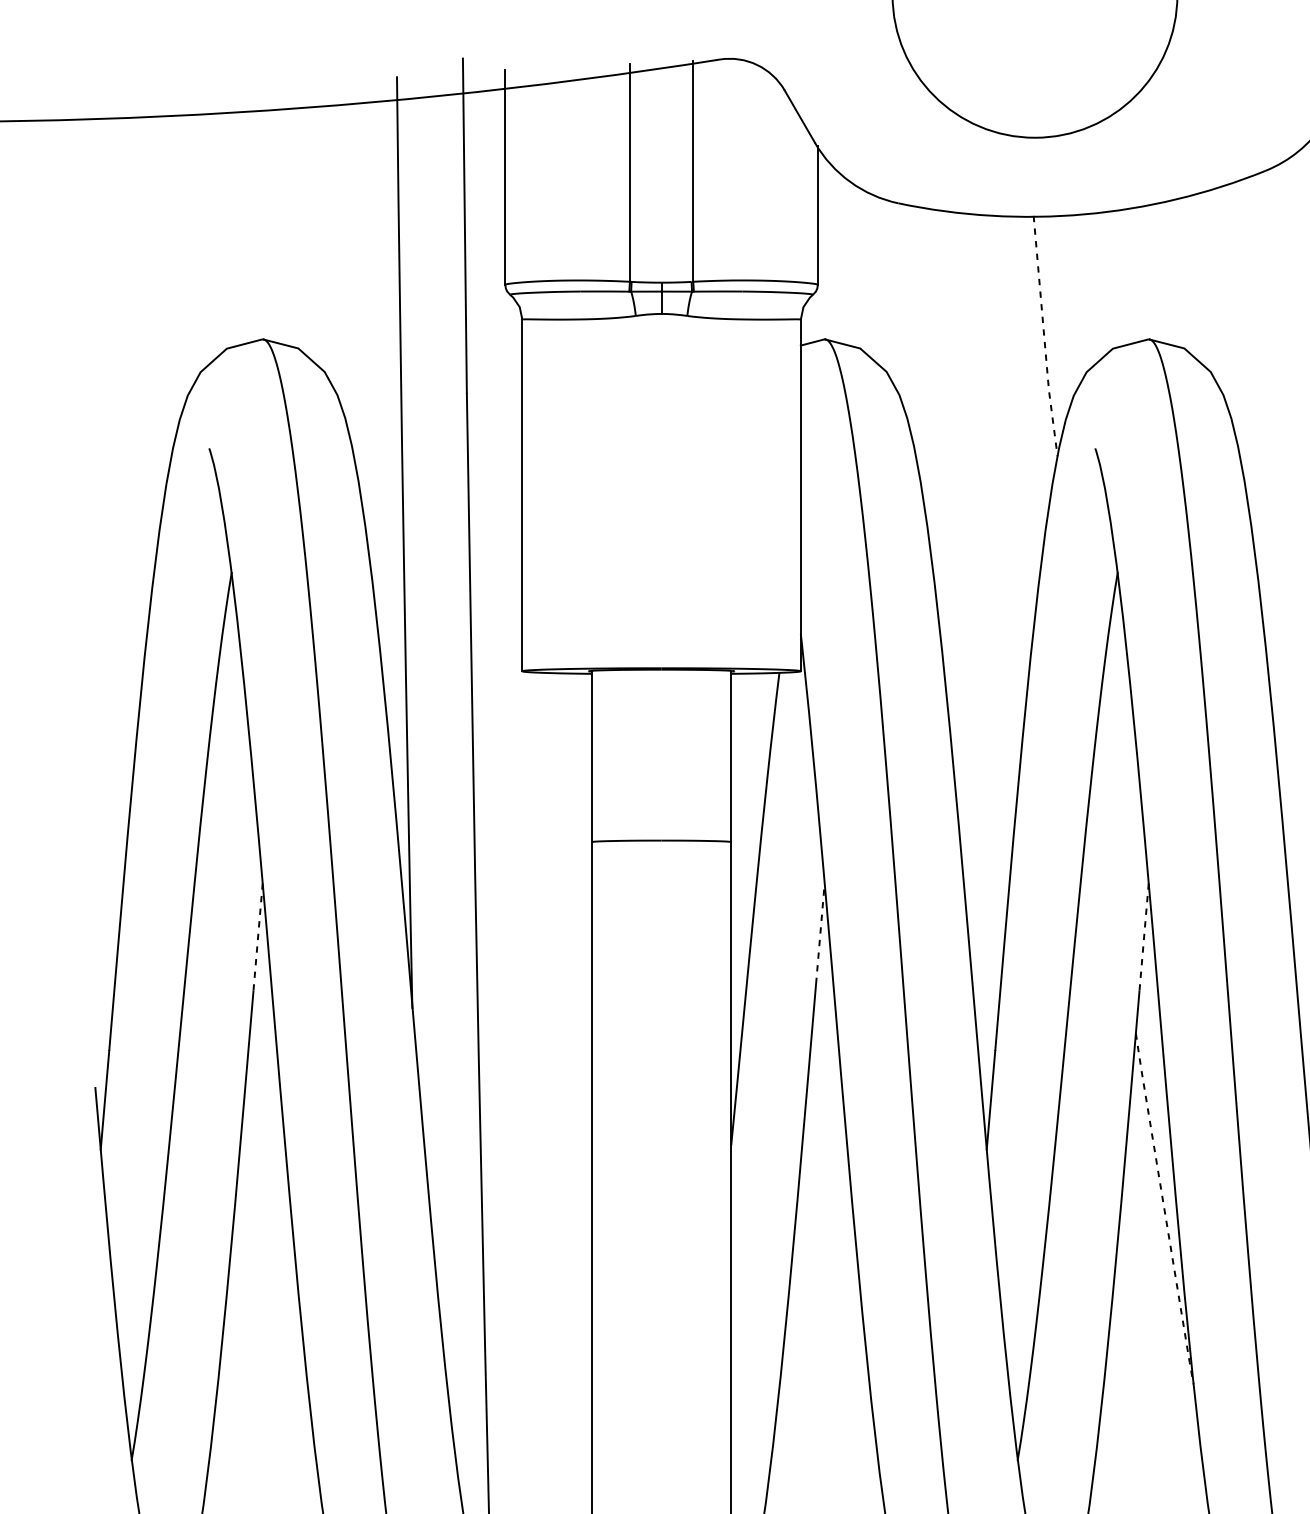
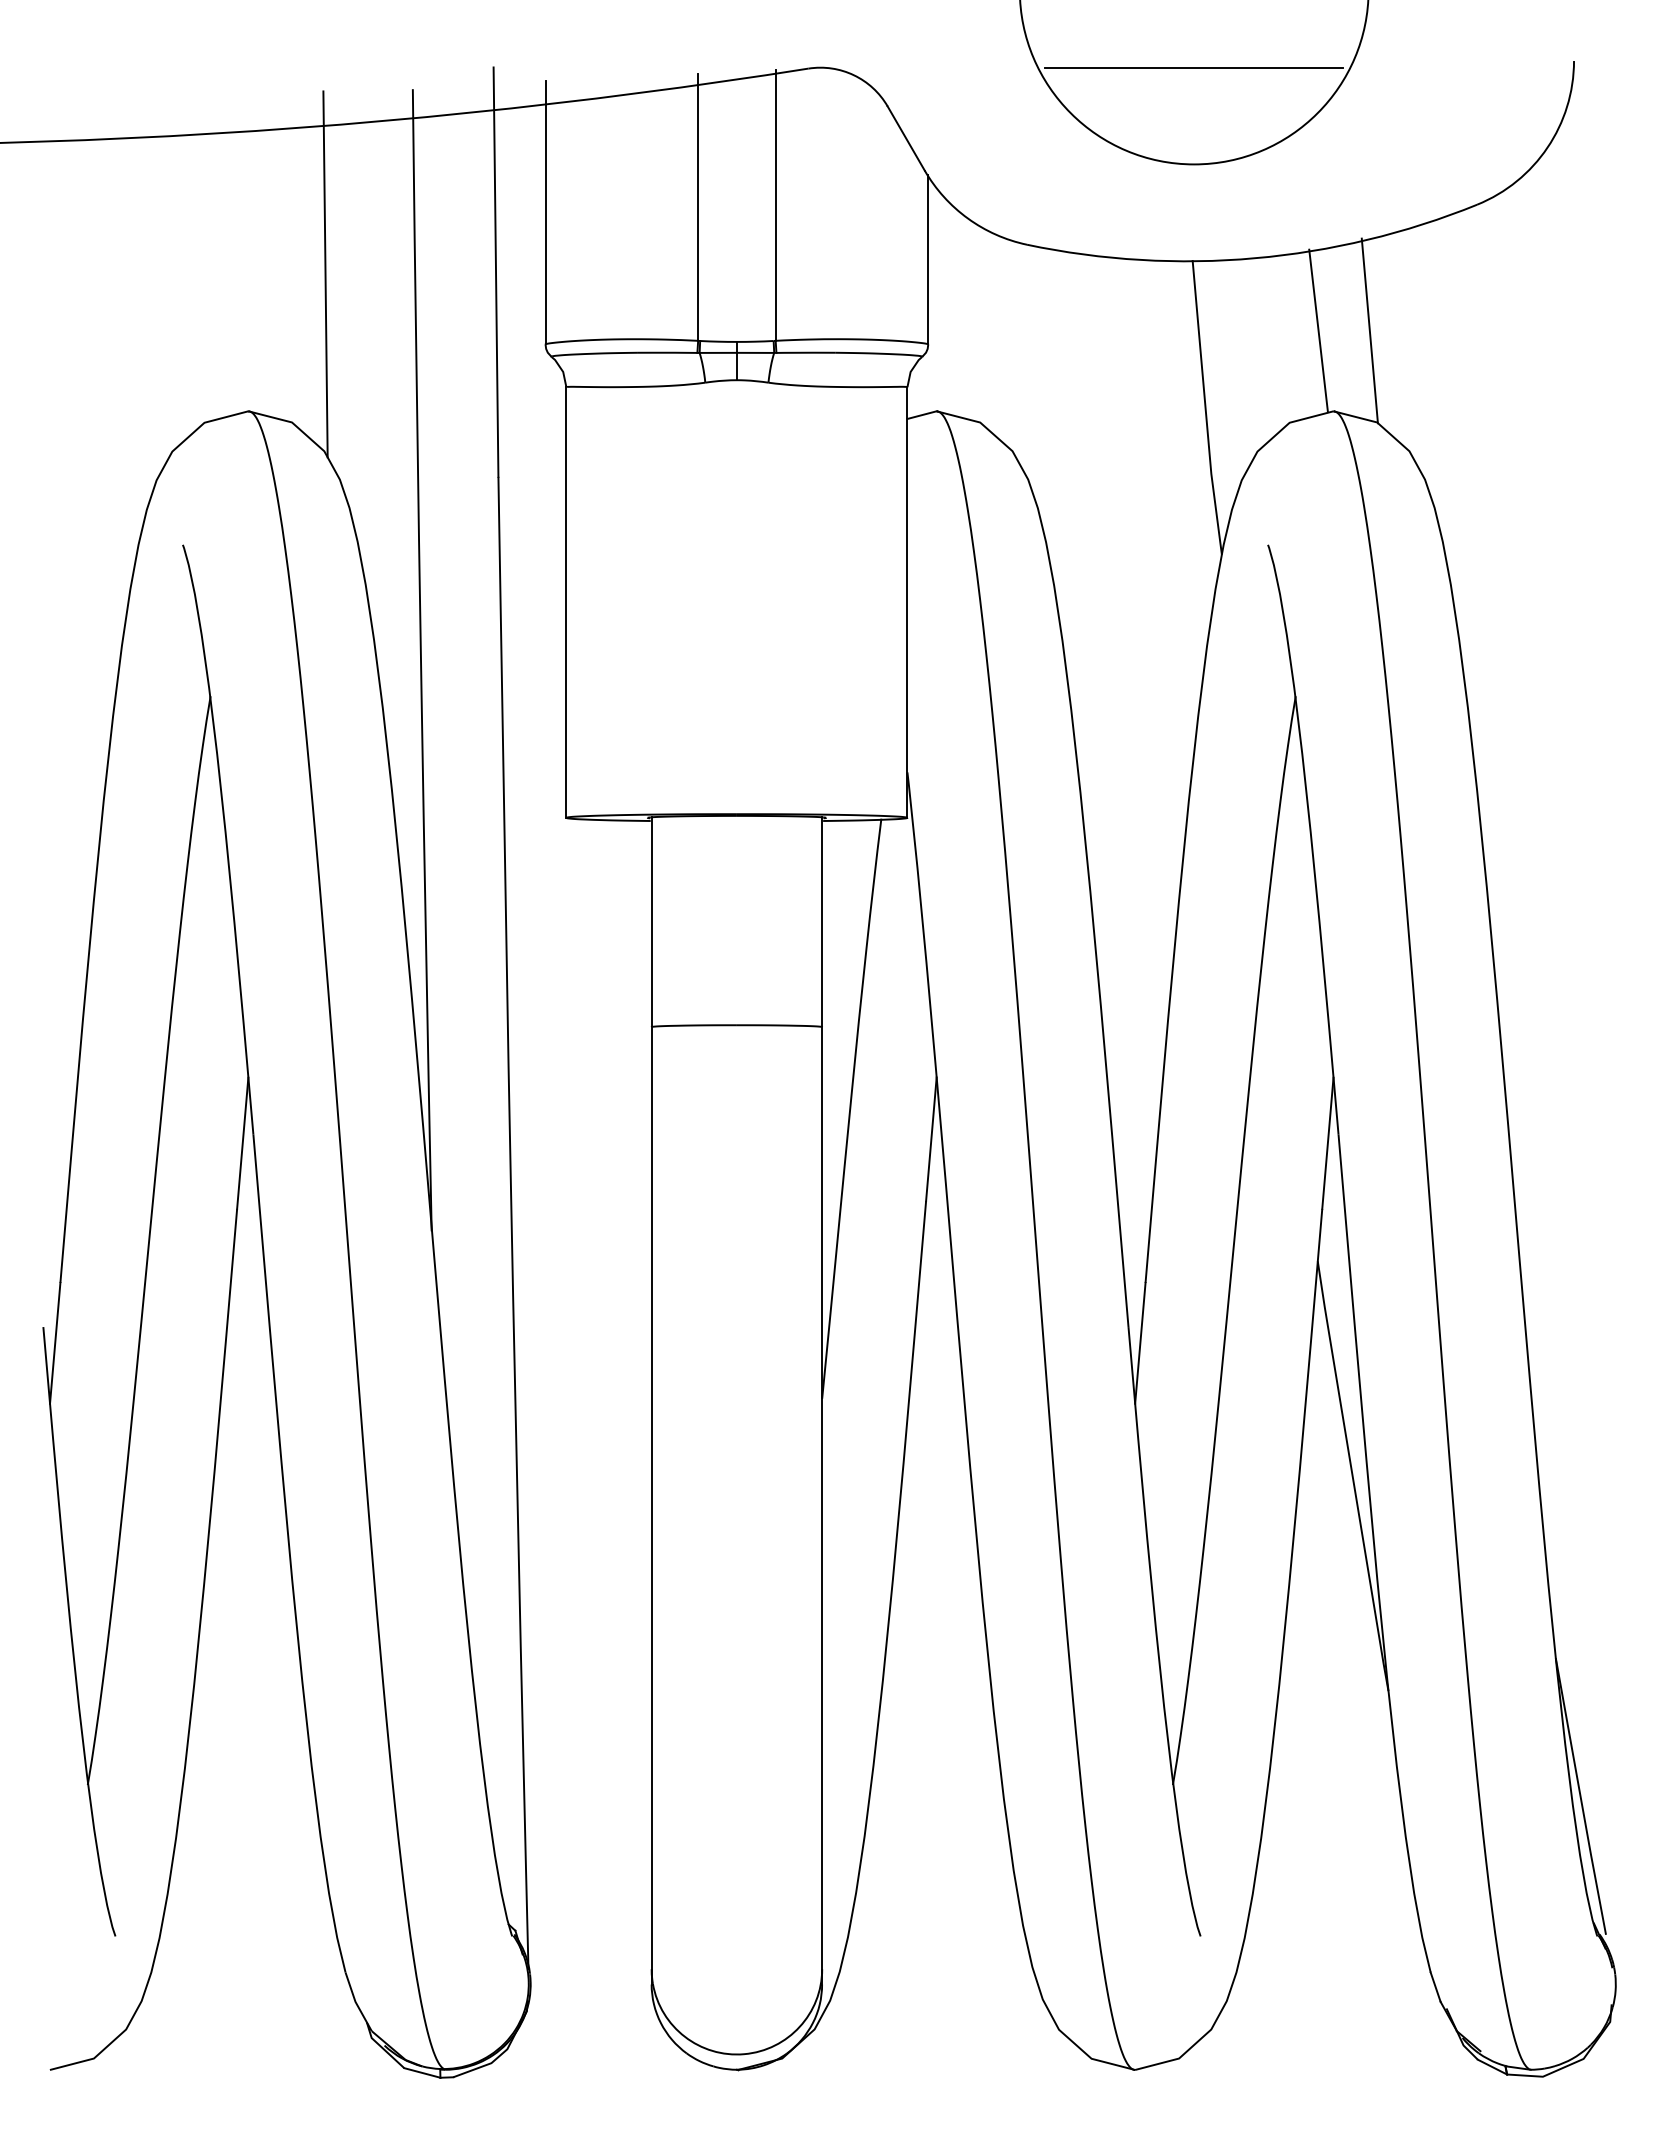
line: (1035, 58) -> (1194, 67), added
line: (325, 227) -> (325, 274), added
line: (1136, 273) -> (1318, 330), added
line: (1178, 273) -> (1369, 330), added
line: (1044, 337) -> (1205, 408), dashed -> solid
line: (820, 933) -> (931, 1139), dashed -> solid
line: (257, 937) -> (242, 1143), dashed -> solid
line: (1143, 937) -> (1327, 1143), dashed -> solid
line: (1164, 1209) -> (1352, 1476), dashed -> solid

